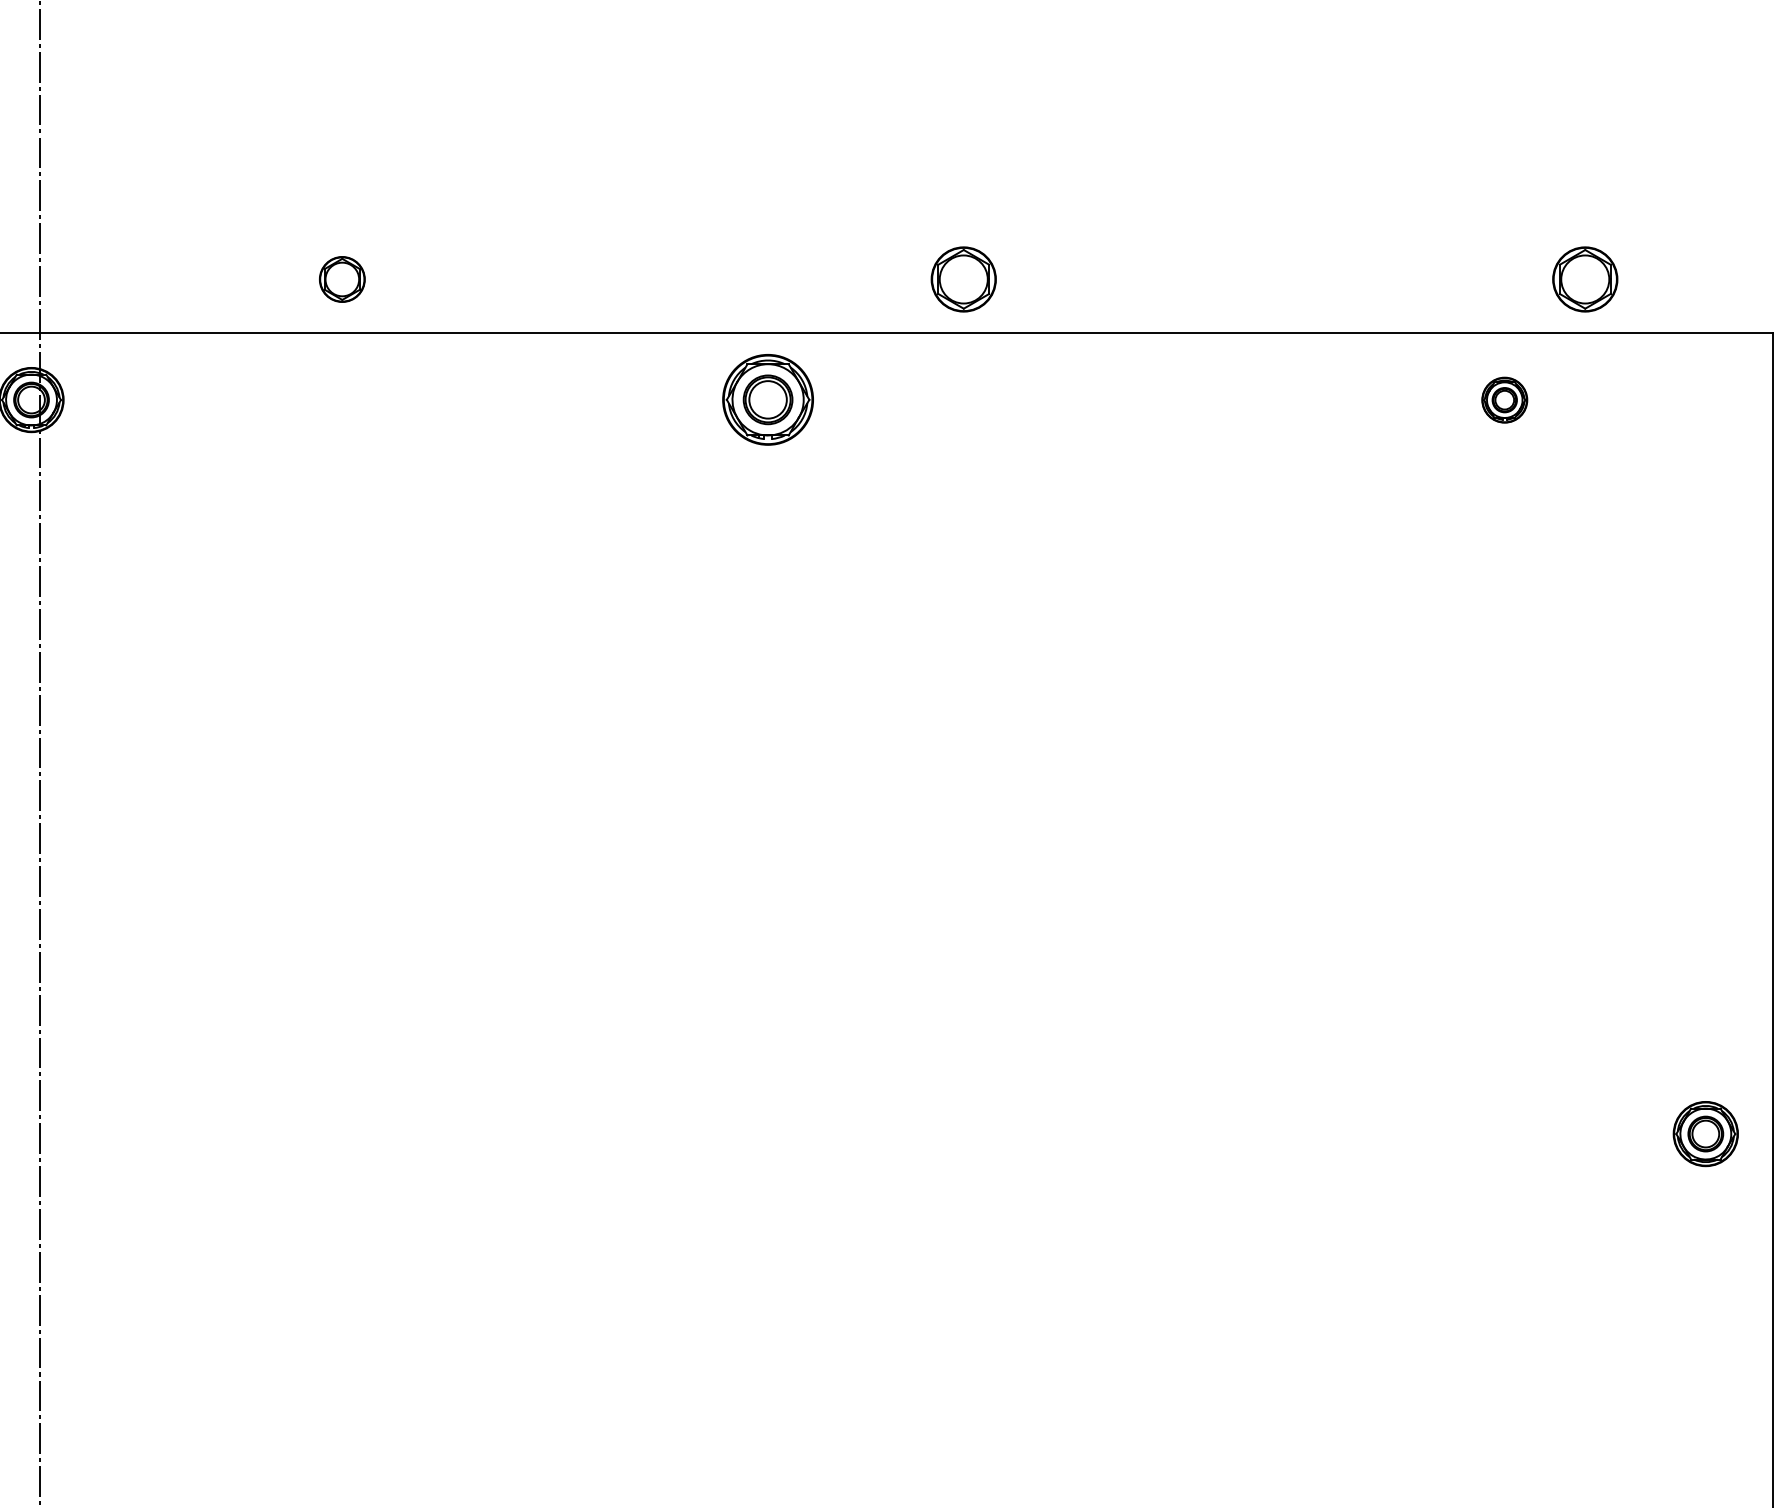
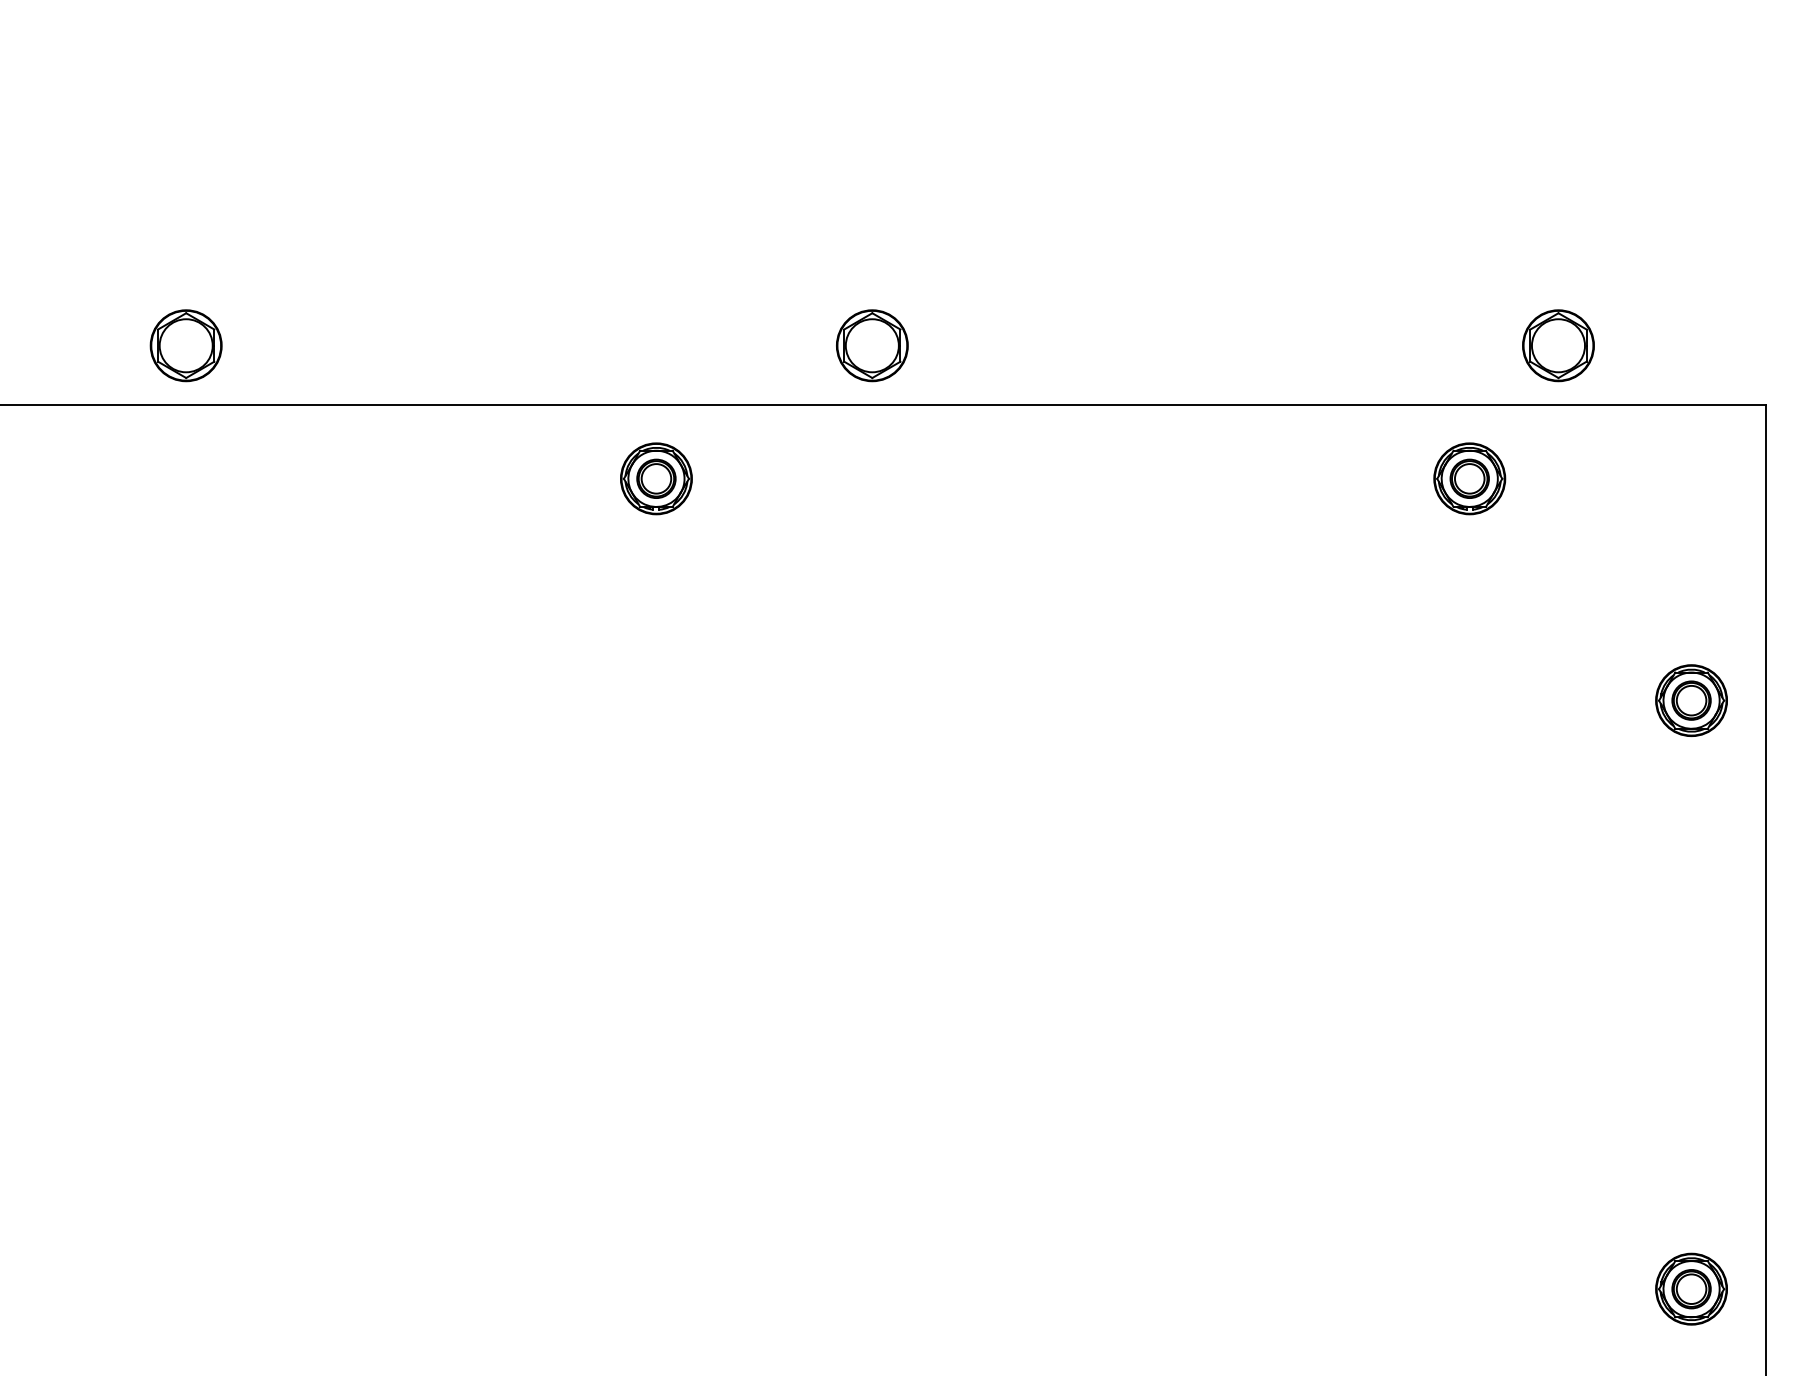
part: (342, 279) -> (186, 345), size x1.43
part: (768, 400) -> (656, 479), size x0.71
part: (1504, 400) -> (1469, 479), size x1.43
part: (1705, 600) -> (1691, 700), added

